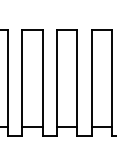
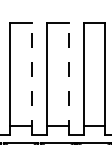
line: (42, 82) -> (31, 78), solid -> dashed
line: (77, 82) -> (68, 78), solid -> dashed

